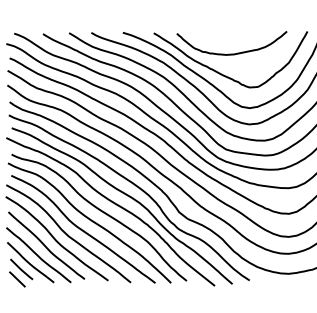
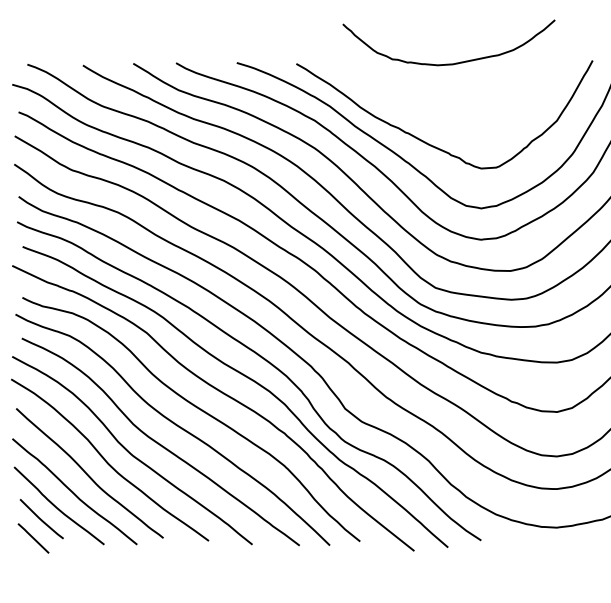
curve: (231, 53) -> (448, 62), moved

